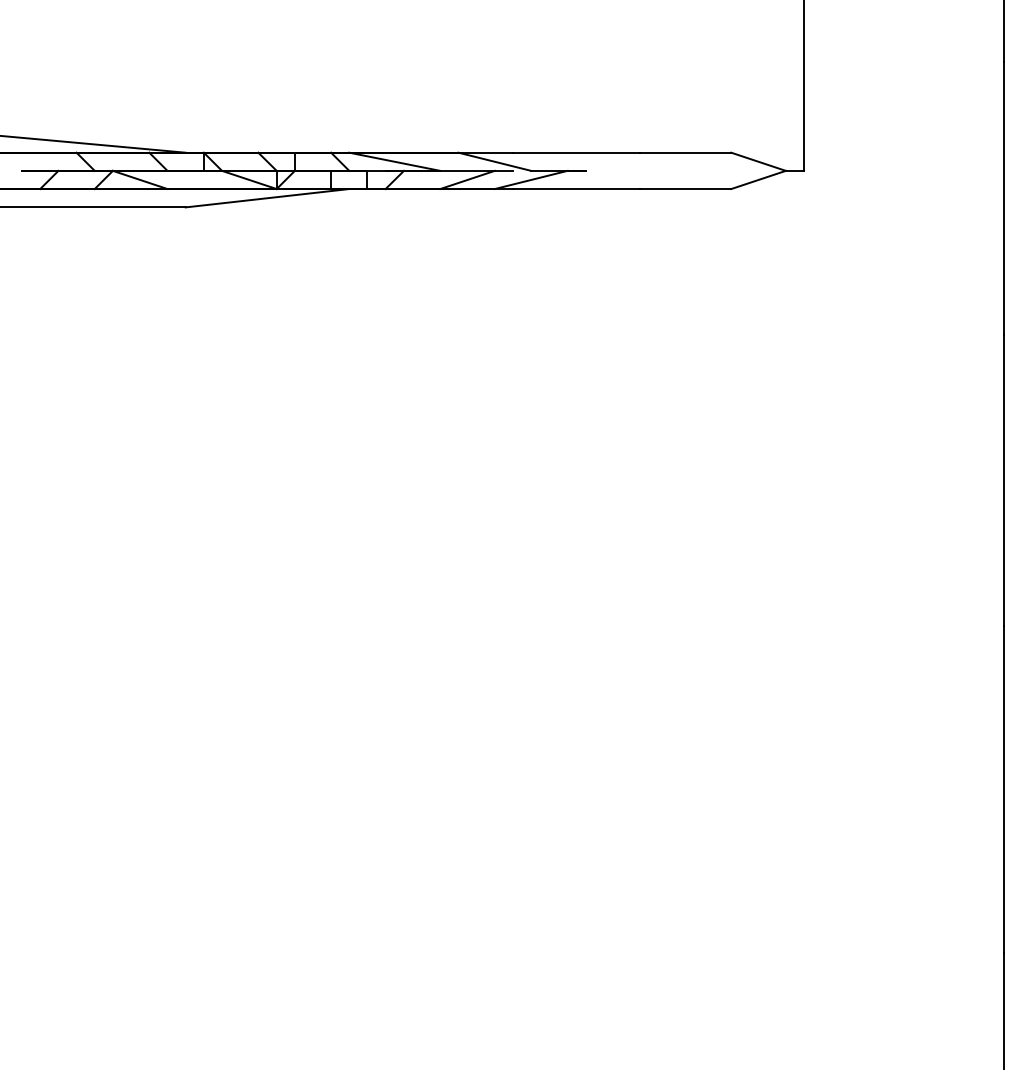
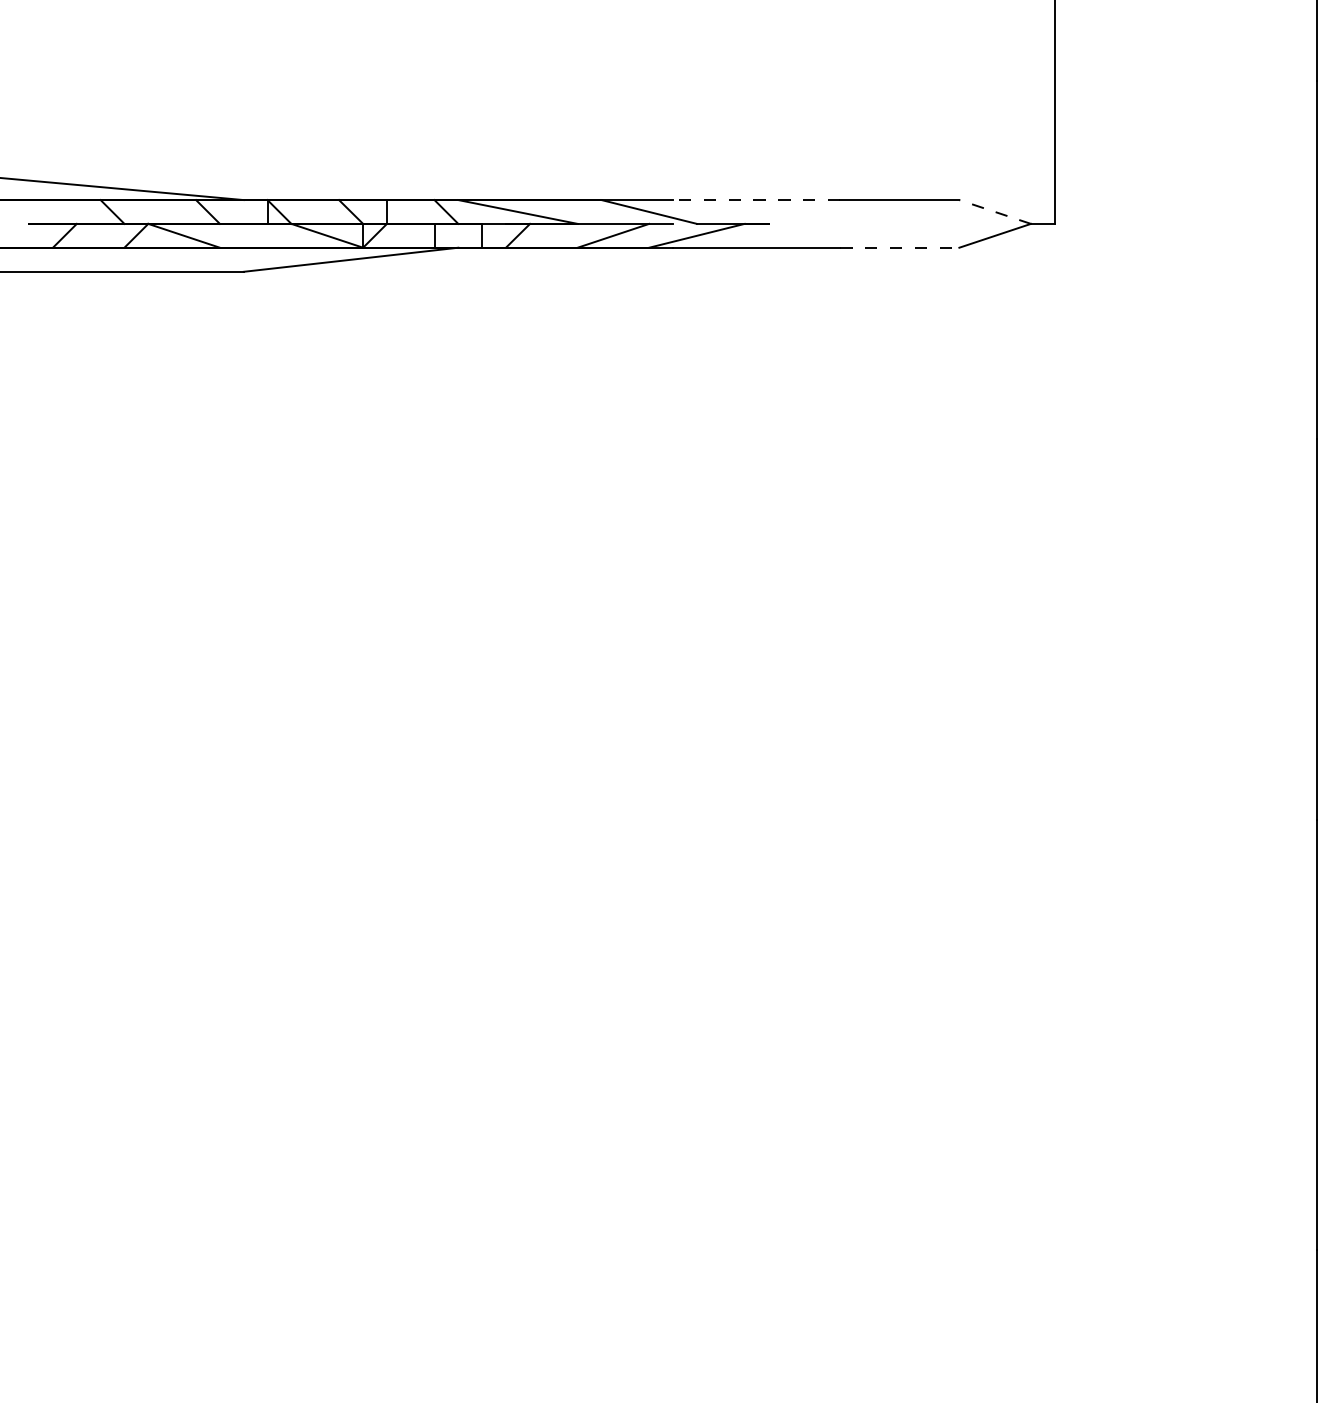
line: (576, 153) -> (756, 200), solid -> dashed
line: (758, 161) -> (995, 211), solid -> dashed
line: (685, 188) -> (899, 247), solid -> dashed

